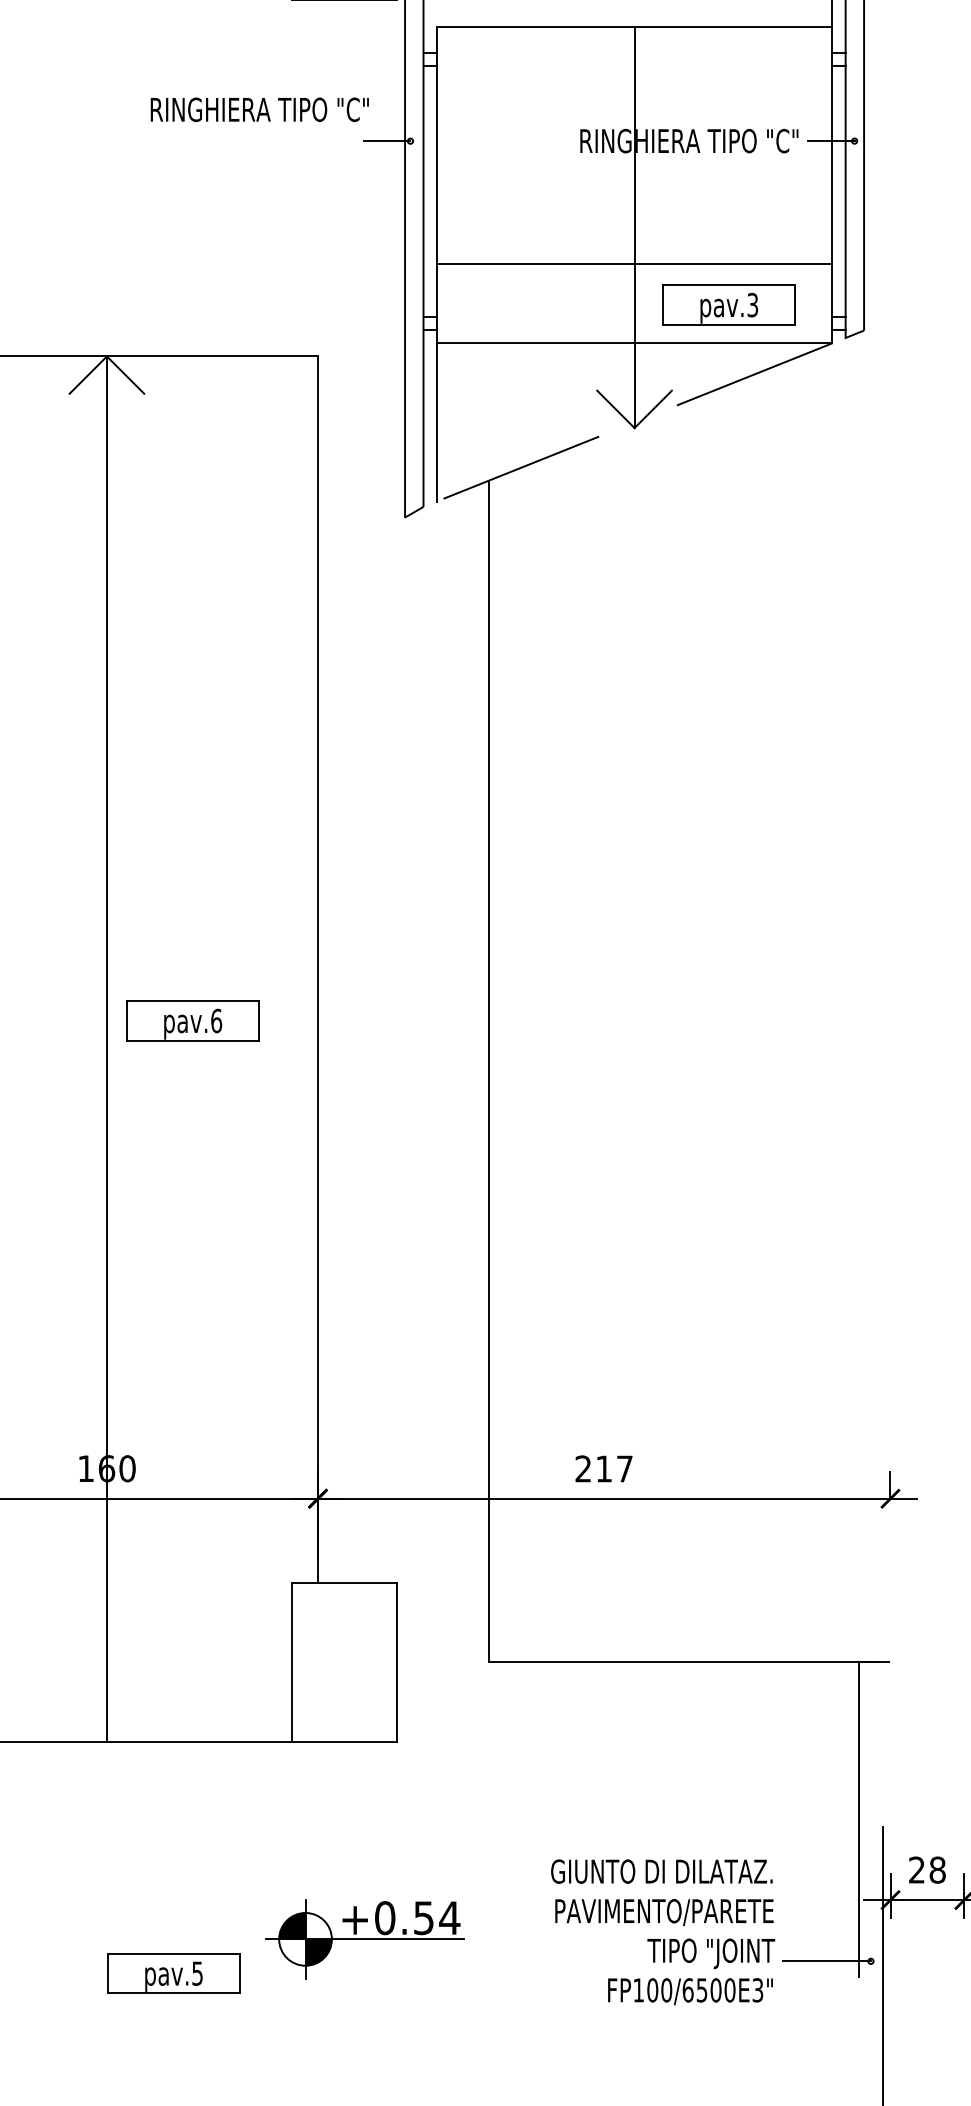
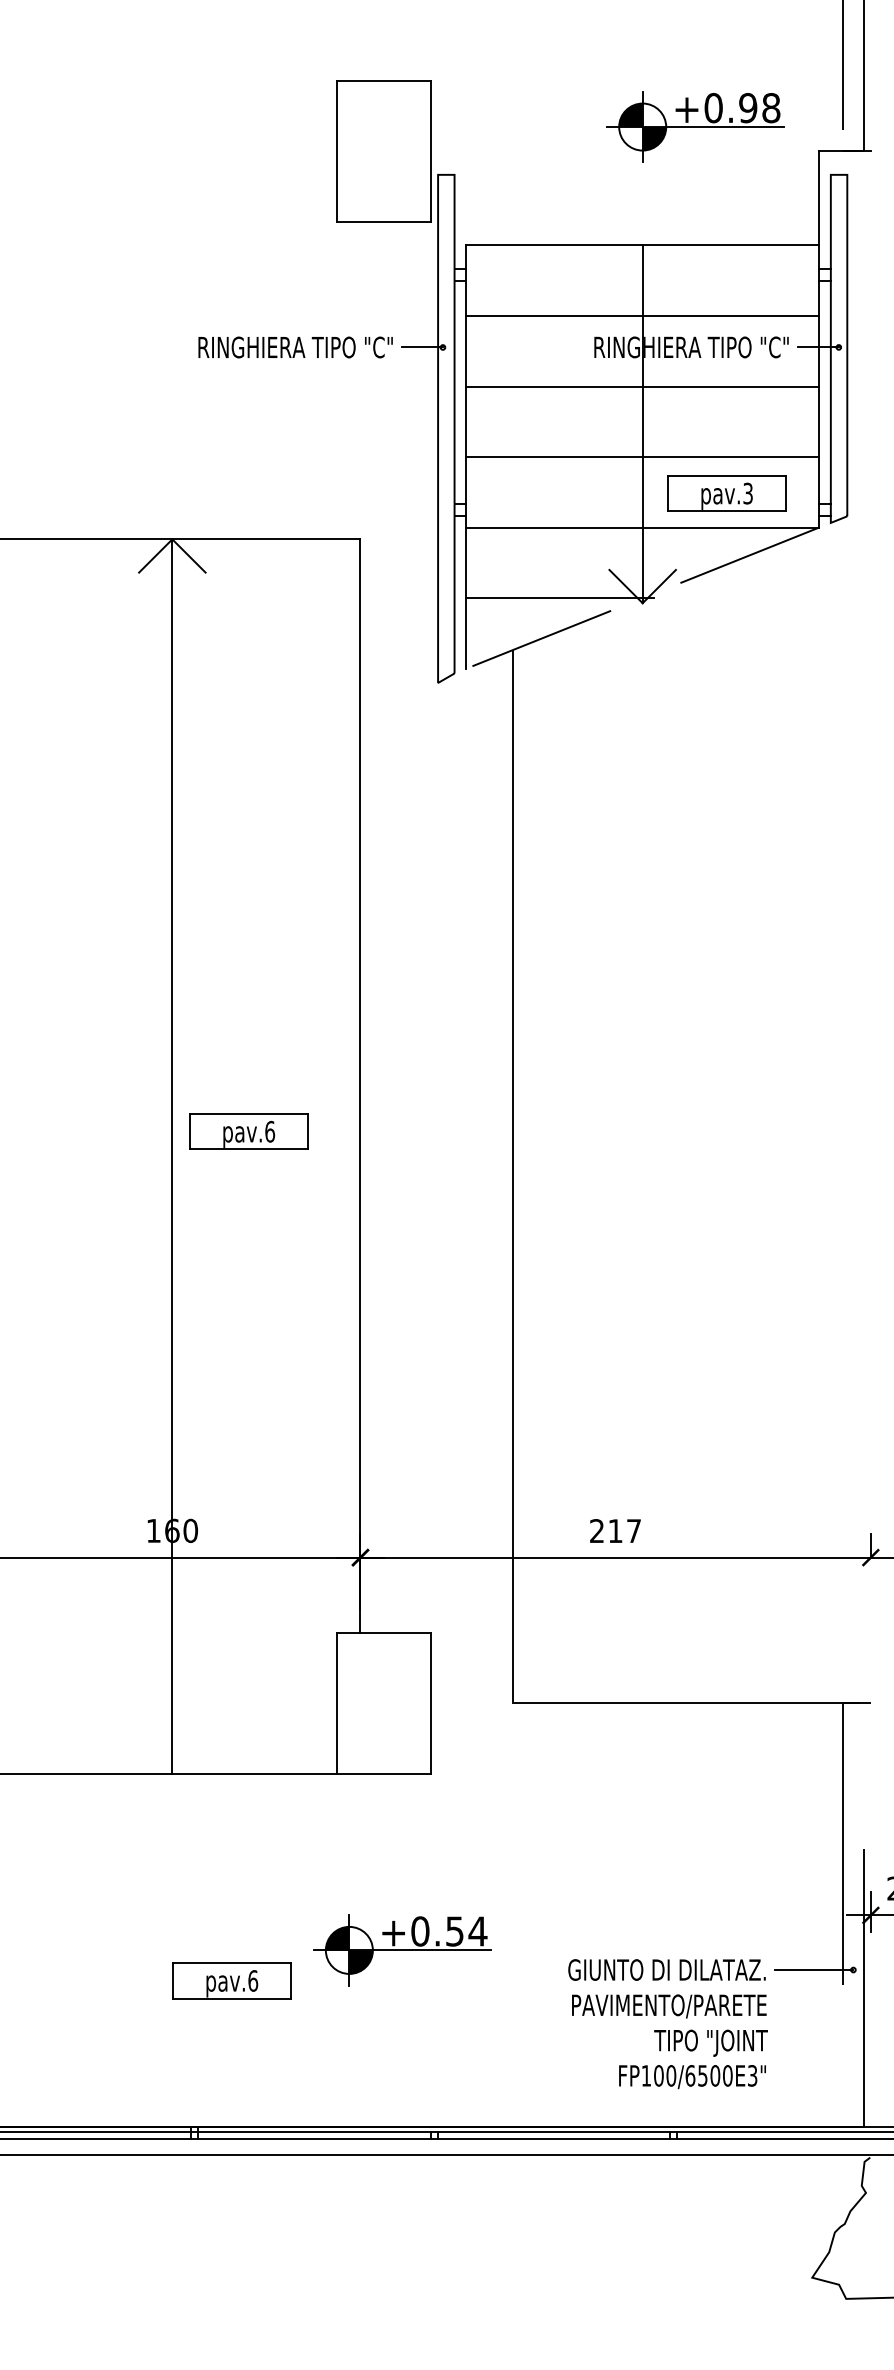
line: (634, 105) -> (642, 315), added
text: (259, 109) -> (295, 347), moved
line: (634, 184) -> (642, 386), added
line: (542, 422) -> (560, 598), added
text: (662, 1932) -> (667, 2024), moved
text: (197, 1973) -> (253, 1980), pav.5 -> pav.6

